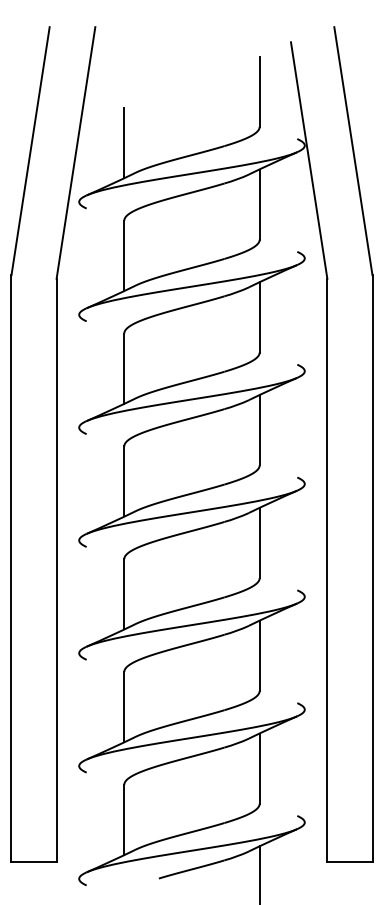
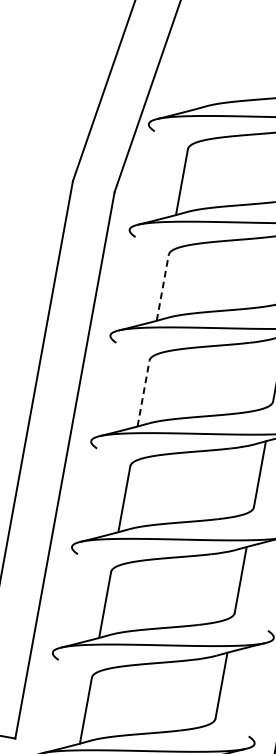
line: (124, 142) -> (201, 75), removed
line: (124, 368) -> (162, 287), solid -> dashed
line: (124, 480) -> (143, 392), solid -> dashed

